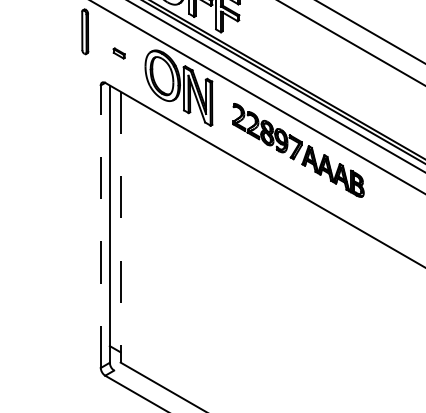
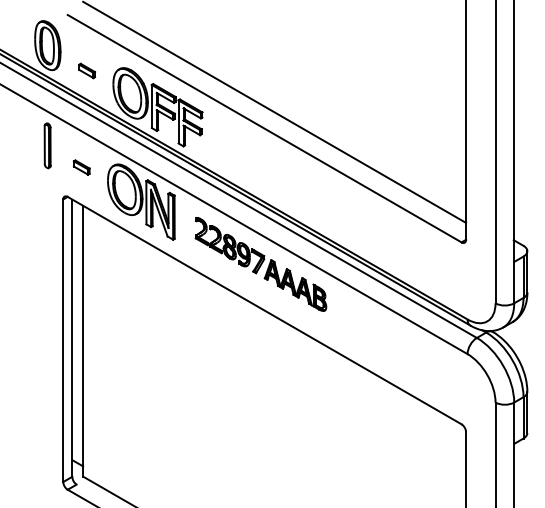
part: (119, 53) -> (81, 167), size x1.43
line: (101, 226) -> (63, 340), dashed -> solid
line: (121, 227) -> (83, 341), dashed -> solid

